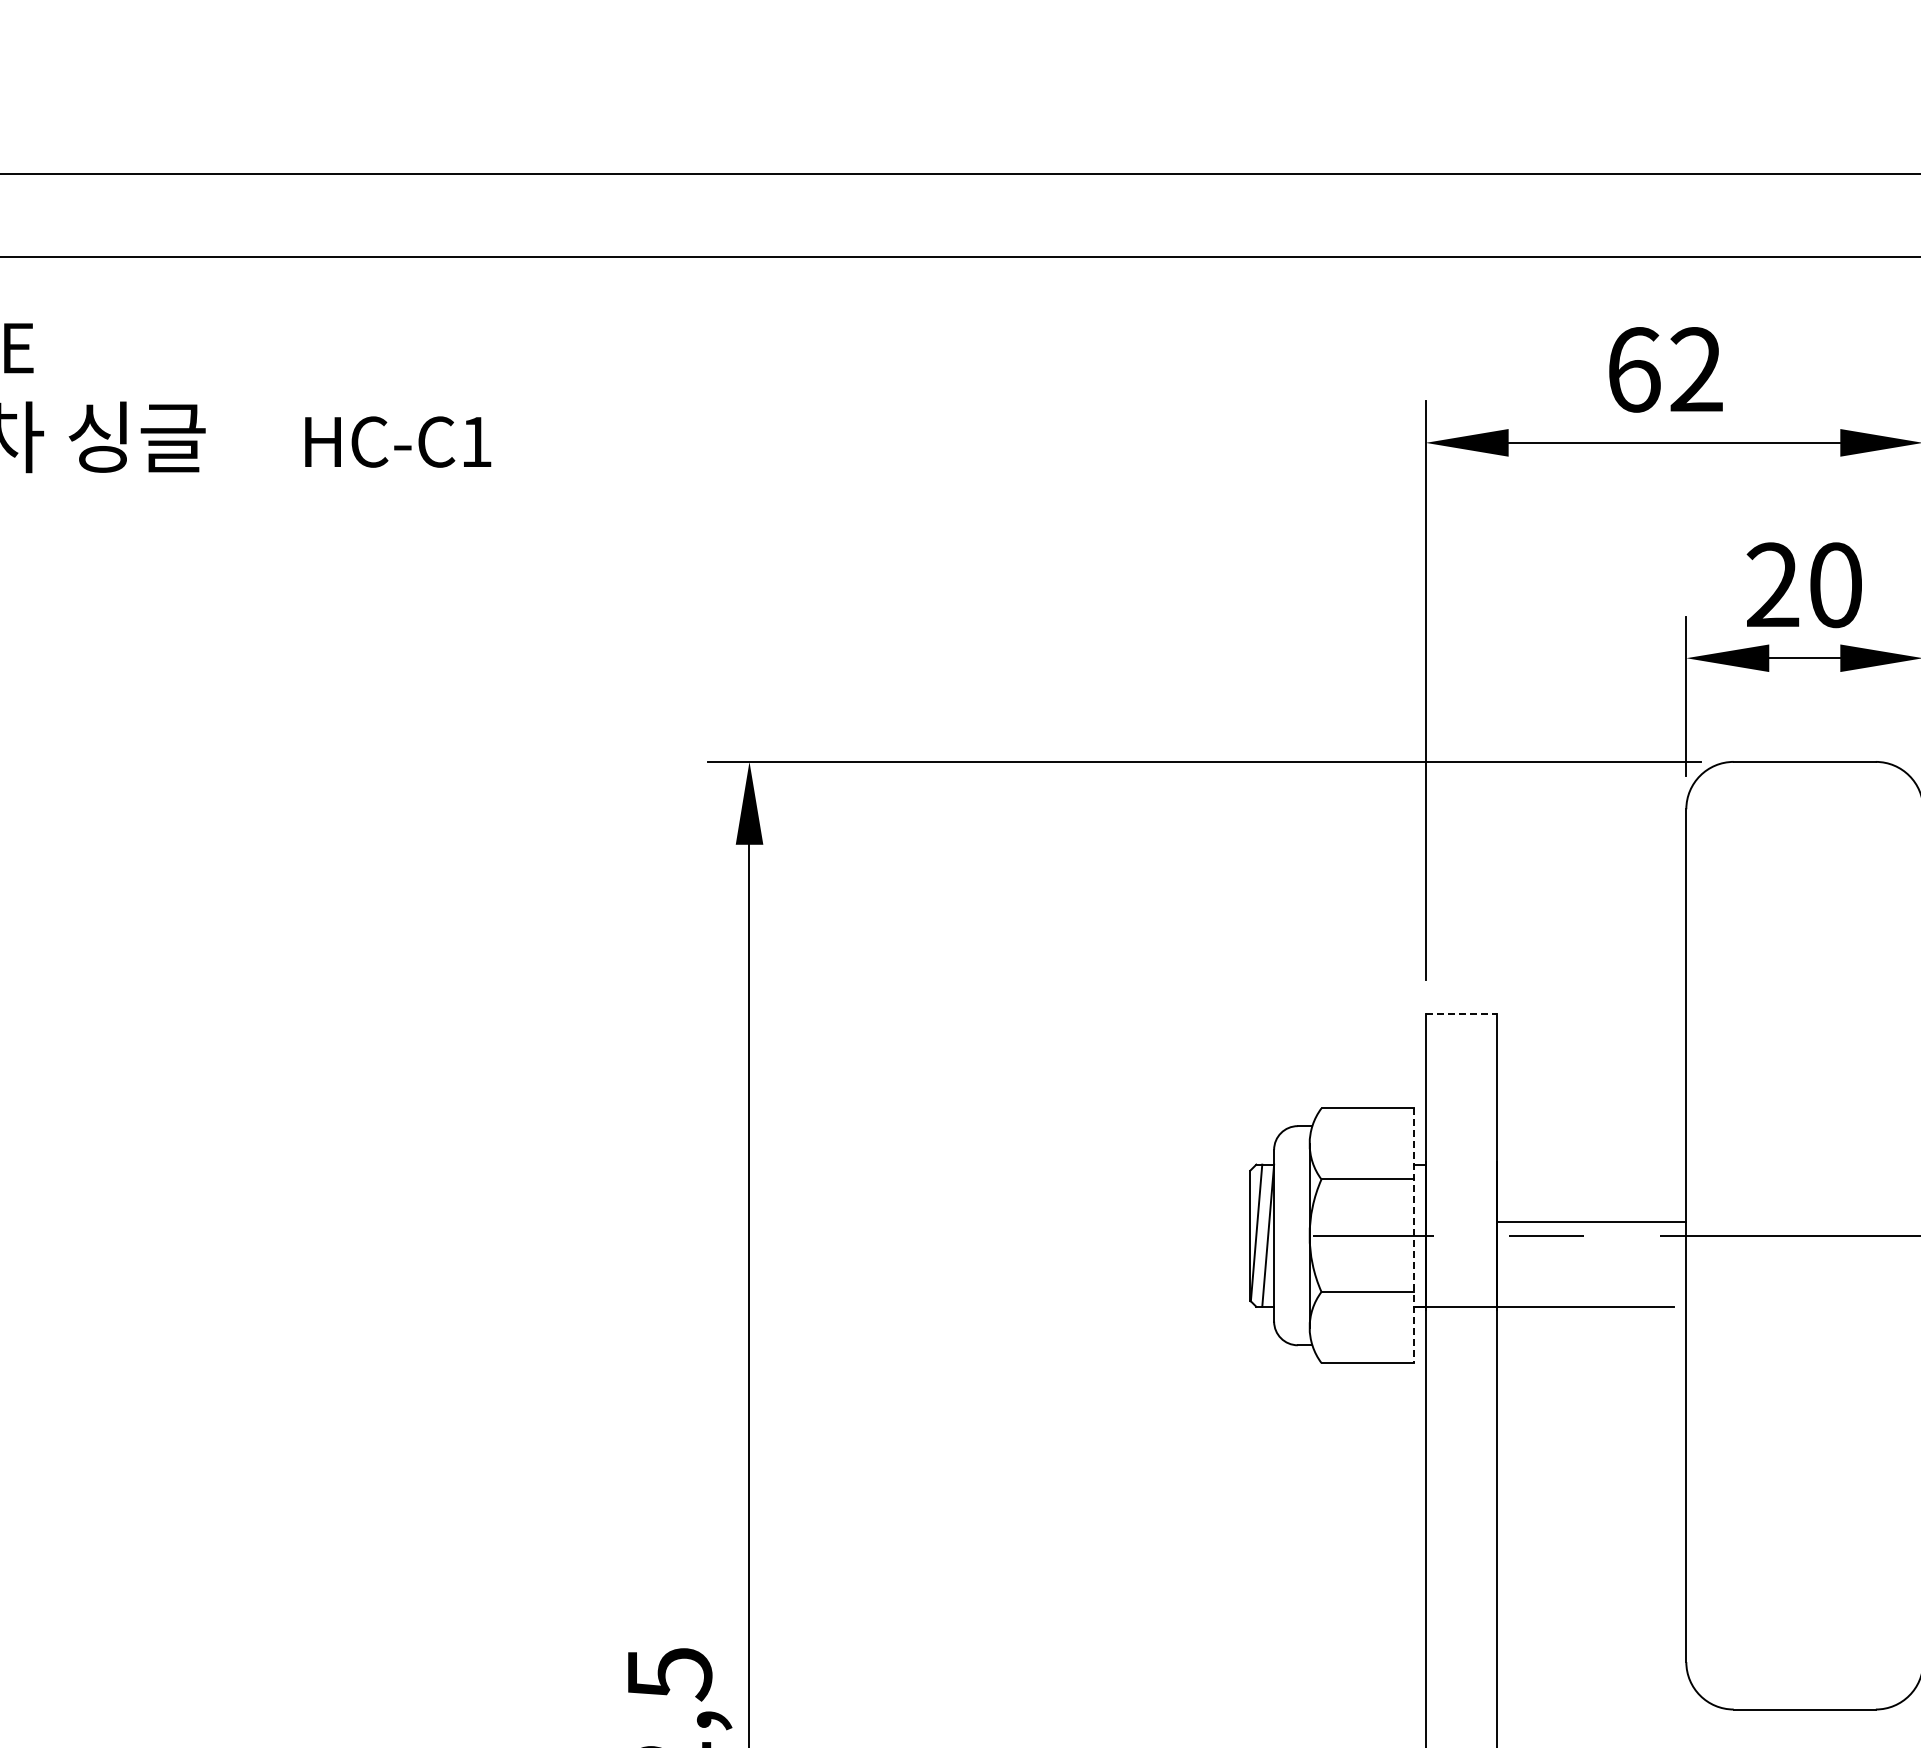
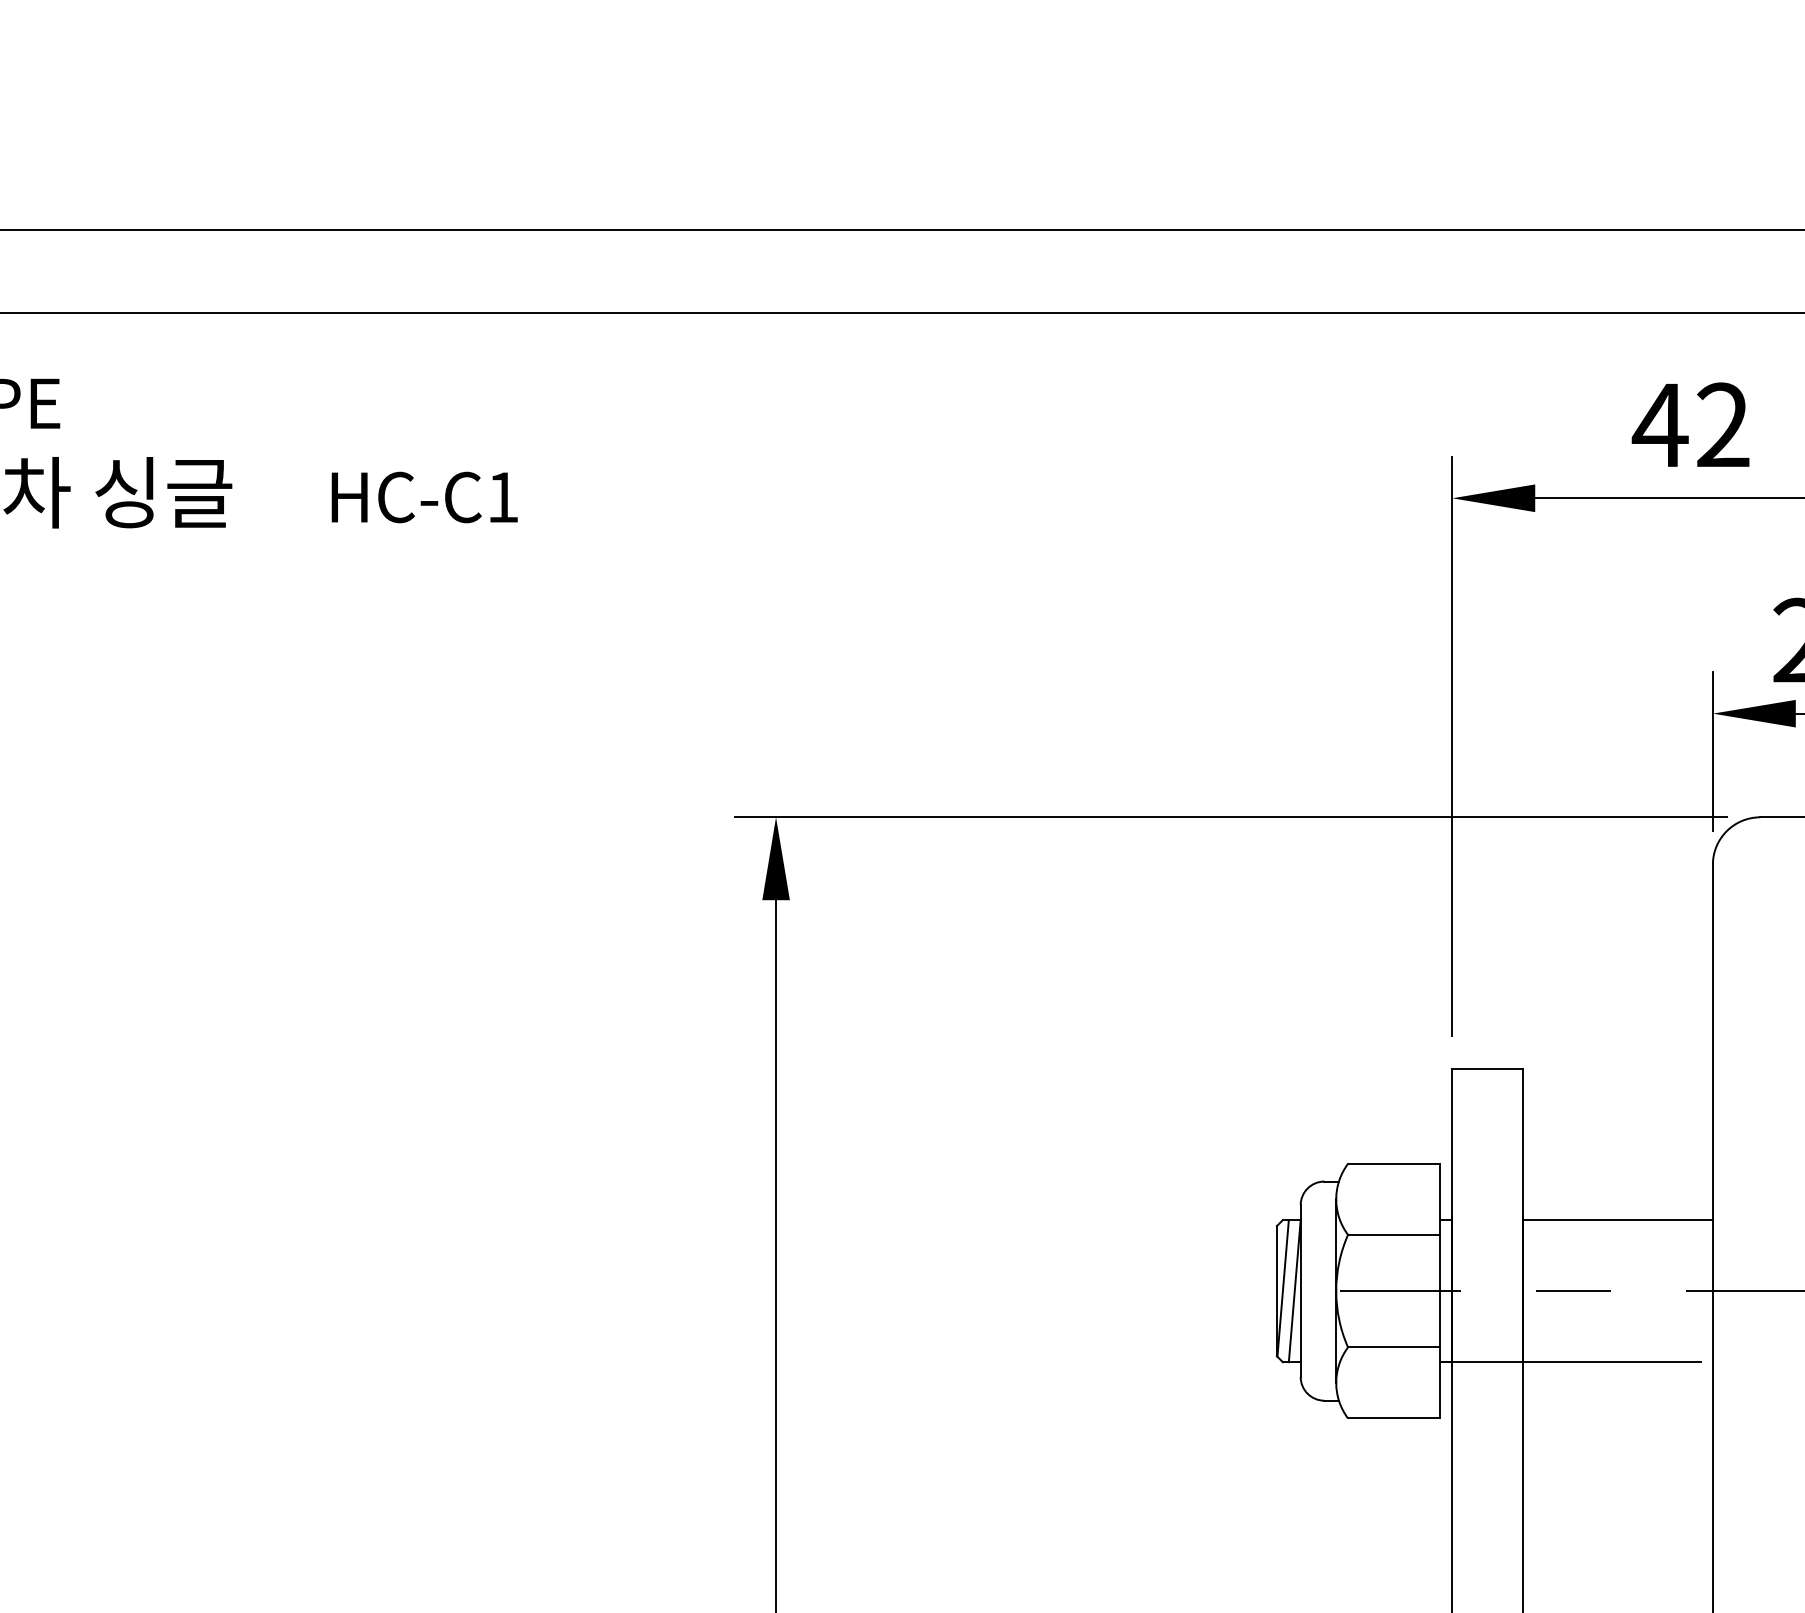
text: (1633, 369) -> (1660, 424), 62 -> 42
line: (1461, 1013) -> (1488, 1068), dashed -> solid
line: (1591, 1221) -> (1618, 1219), moved
line: (1413, 1236) -> (1440, 1291), dashed -> solid

